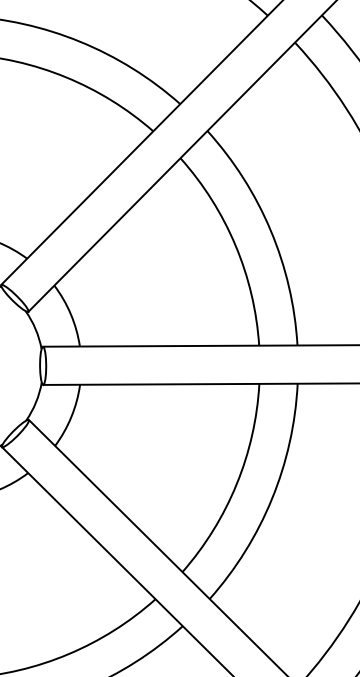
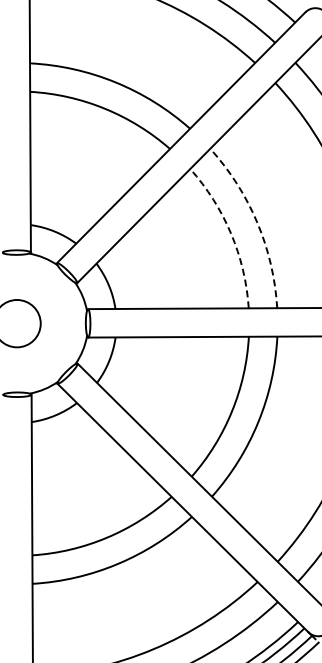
arc: (270, 230) -> (257, 222), solid -> dashed
arc: (235, 244) -> (231, 233), solid -> dashed

